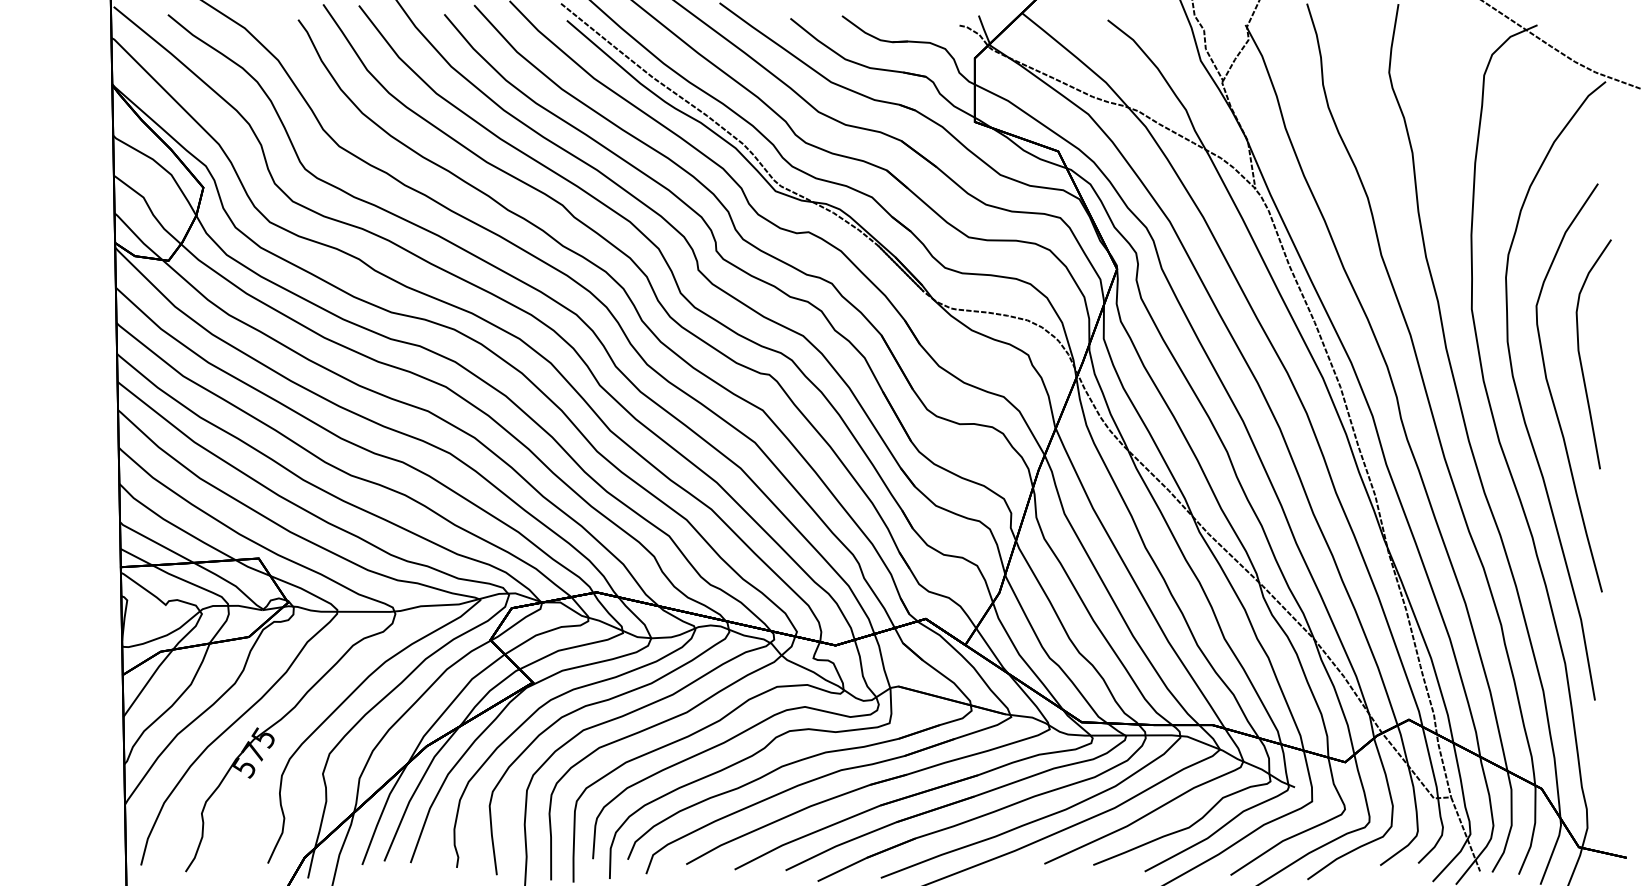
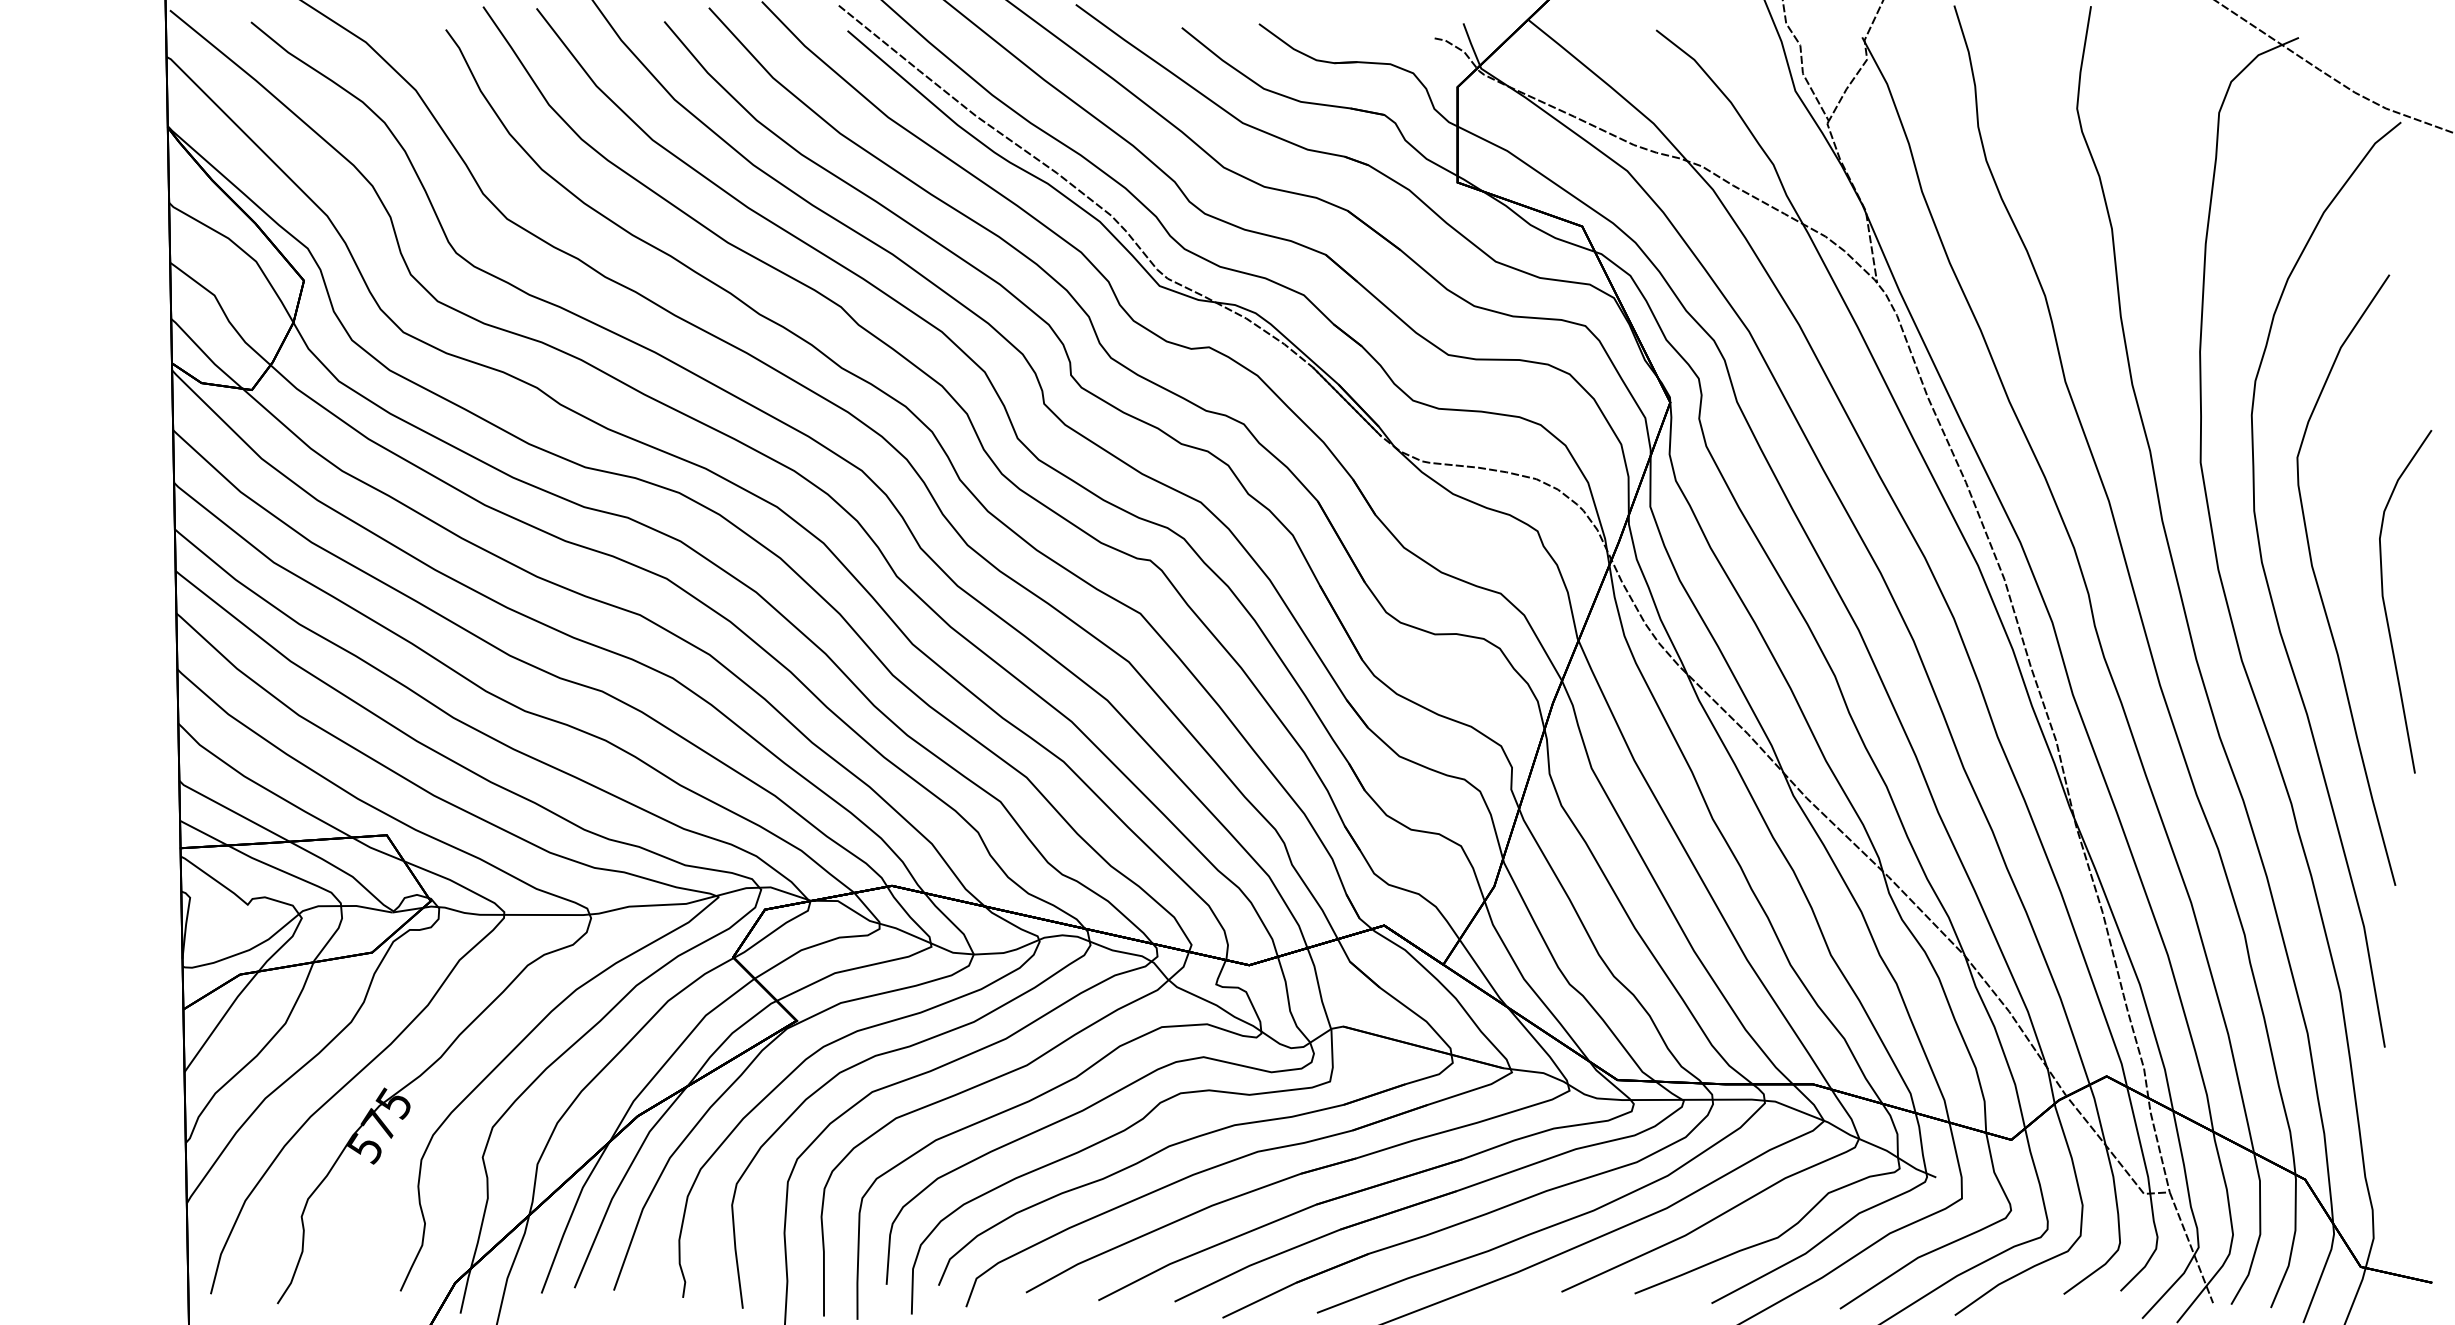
curve: (1580, 354) -> (2385, 601), moved

